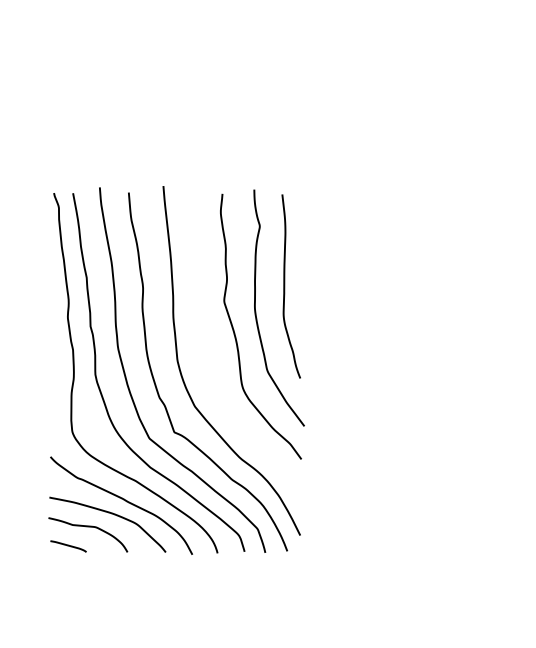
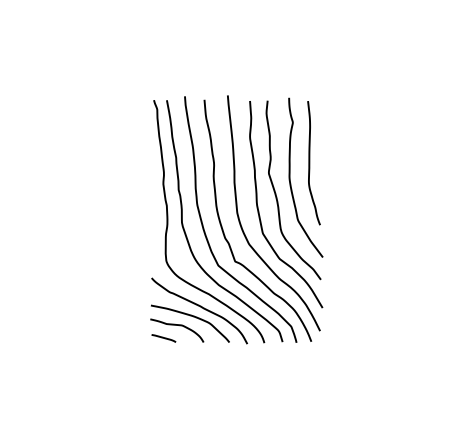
curve: (210, 356) -> (259, 210), added

